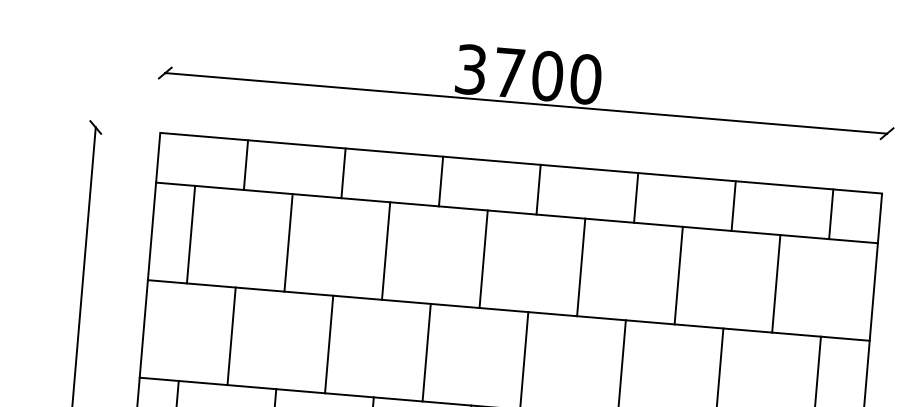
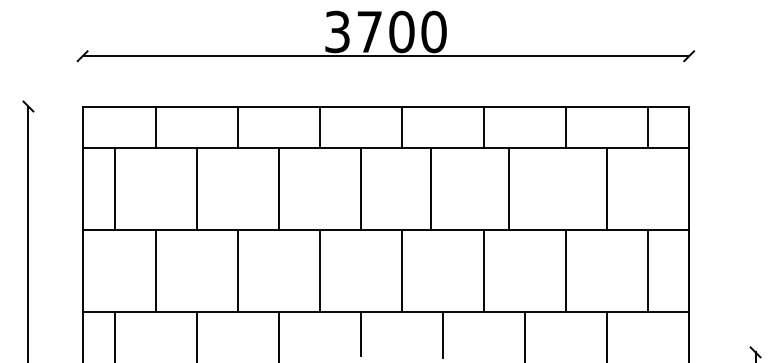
line: (581, 267) -> (431, 189), moved
line: (679, 275) -> (509, 189), moved

